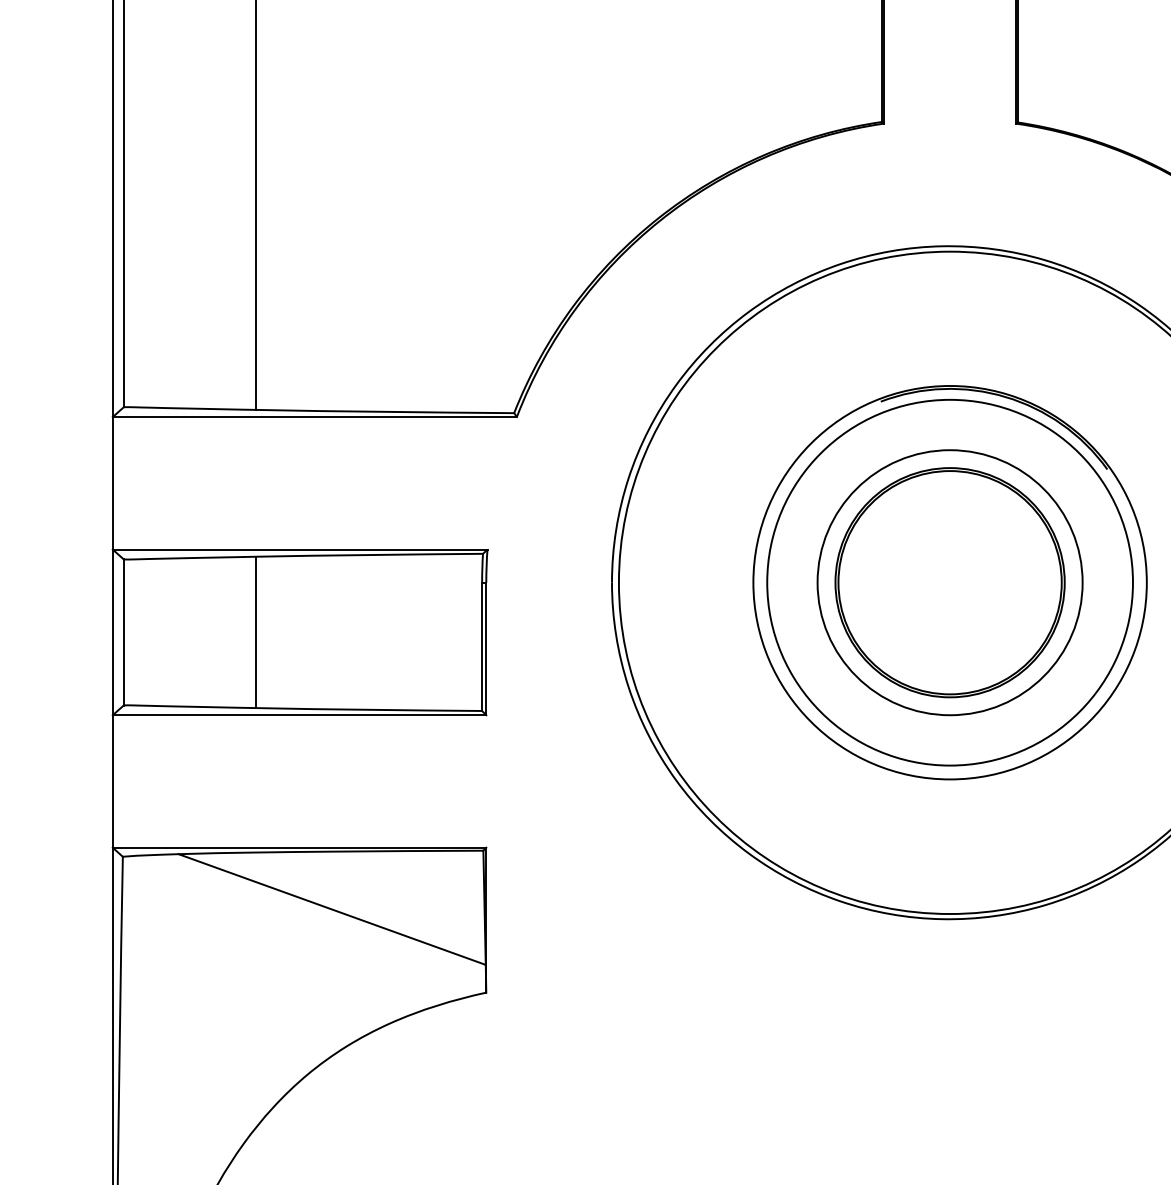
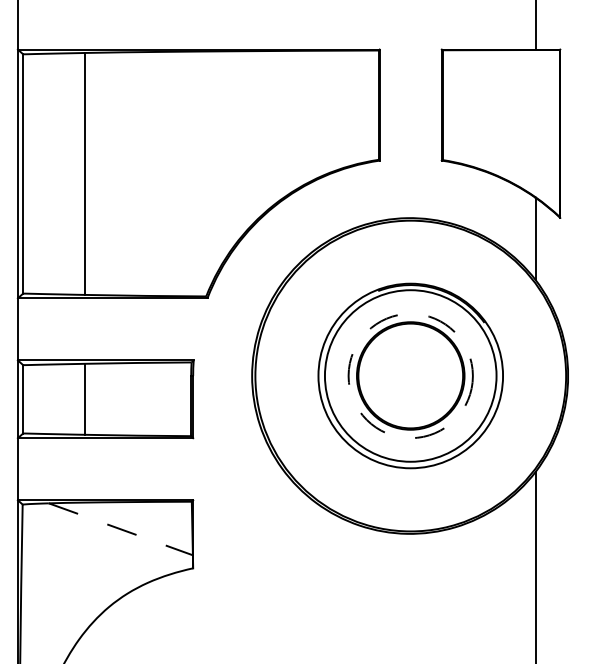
circle: (949, 581) -> (410, 375), solid -> dashed
line: (331, 909) -> (120, 529), solid -> dashed

